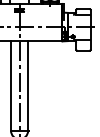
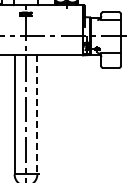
line: (28, 85) -> (37, 114), solid -> dashed

